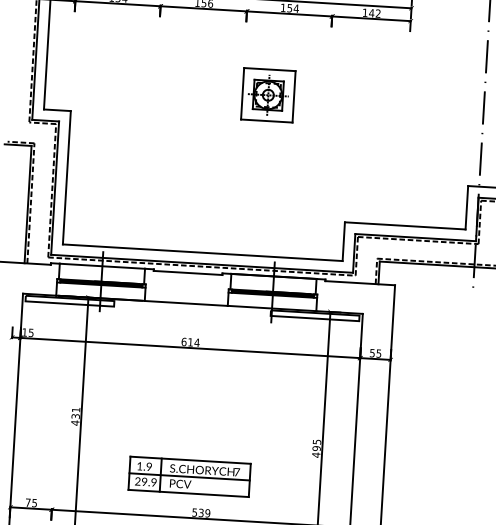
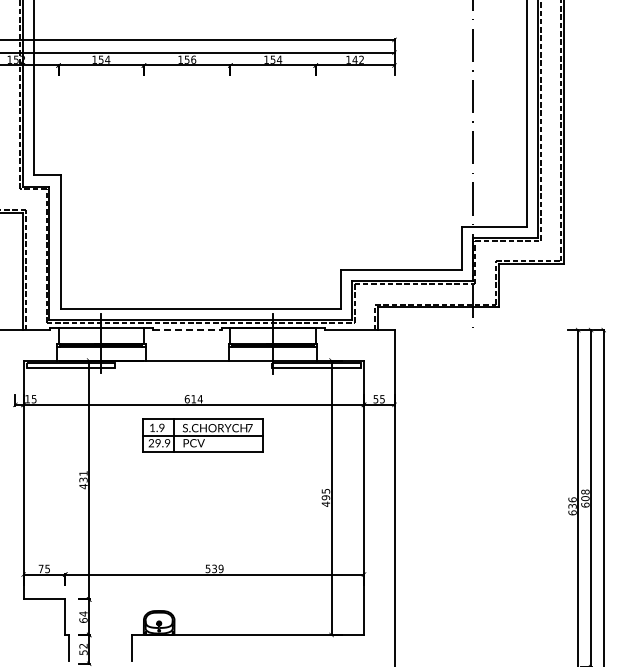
part: (268, 94) -> (256, 147), removed
line: (188, 273) -> (187, 330), solid -> dashed
part: (189, 476) -> (202, 435), moved

